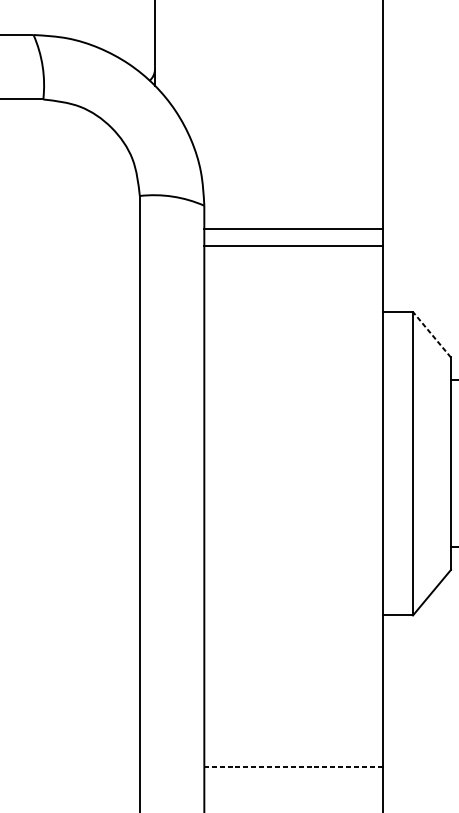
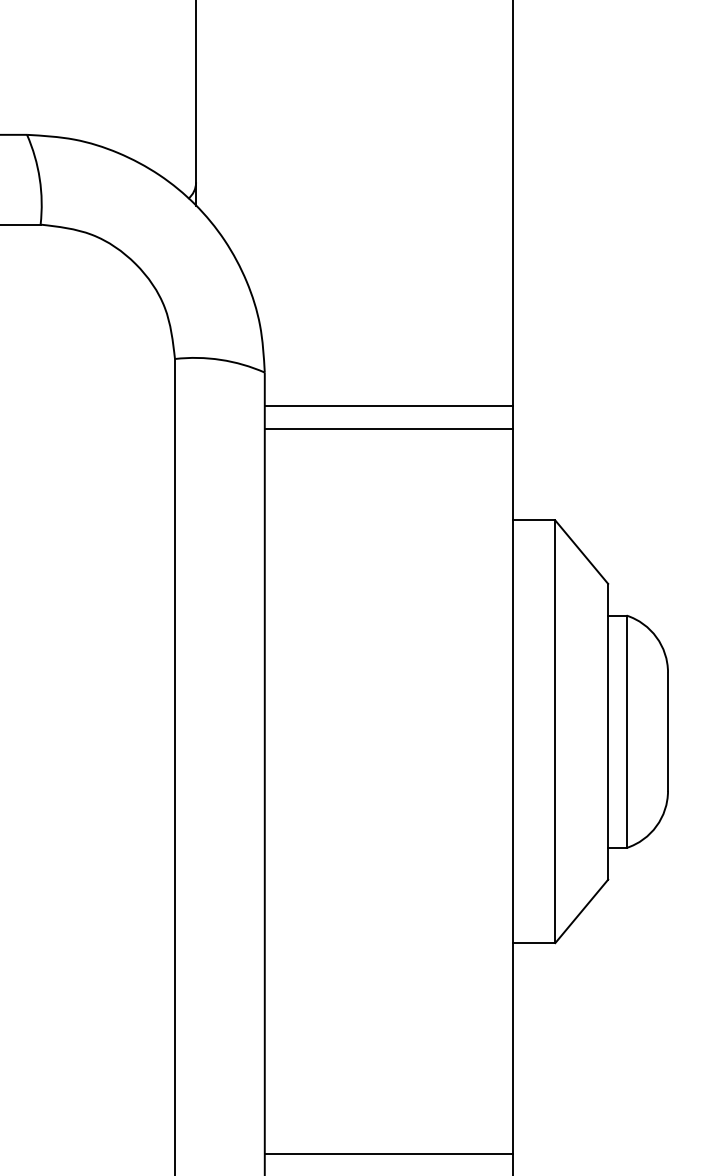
line: (431, 334) -> (581, 551), dashed -> solid
line: (293, 767) -> (388, 1154), dashed -> solid

